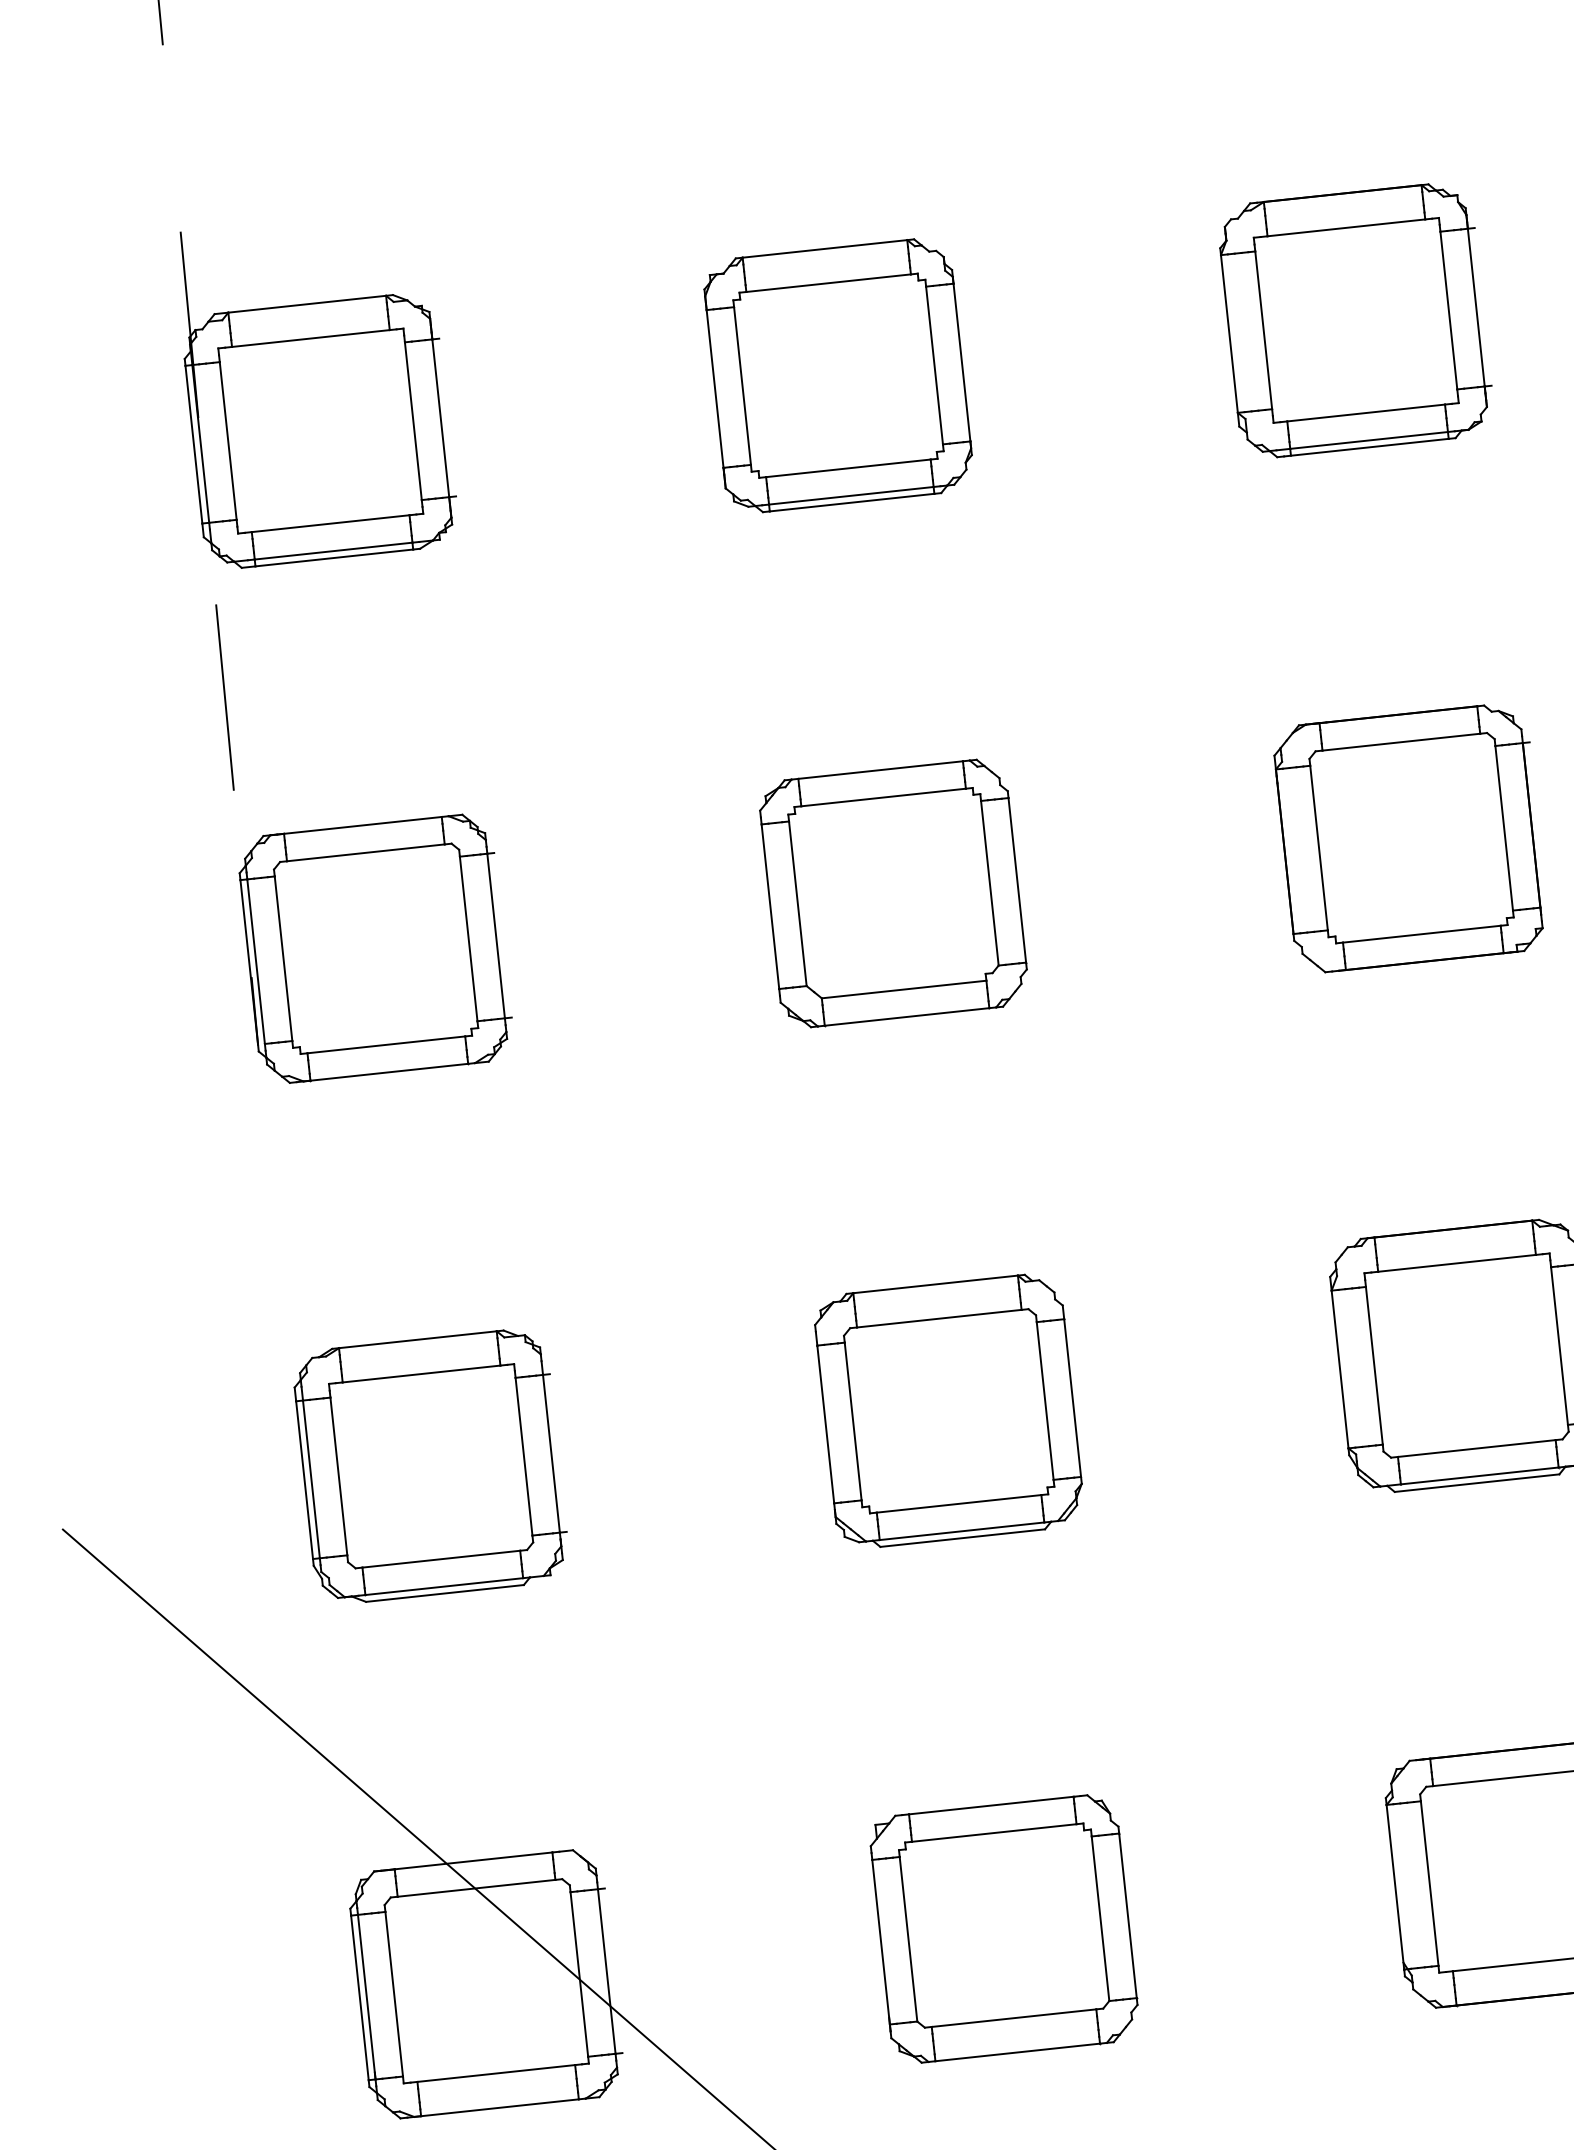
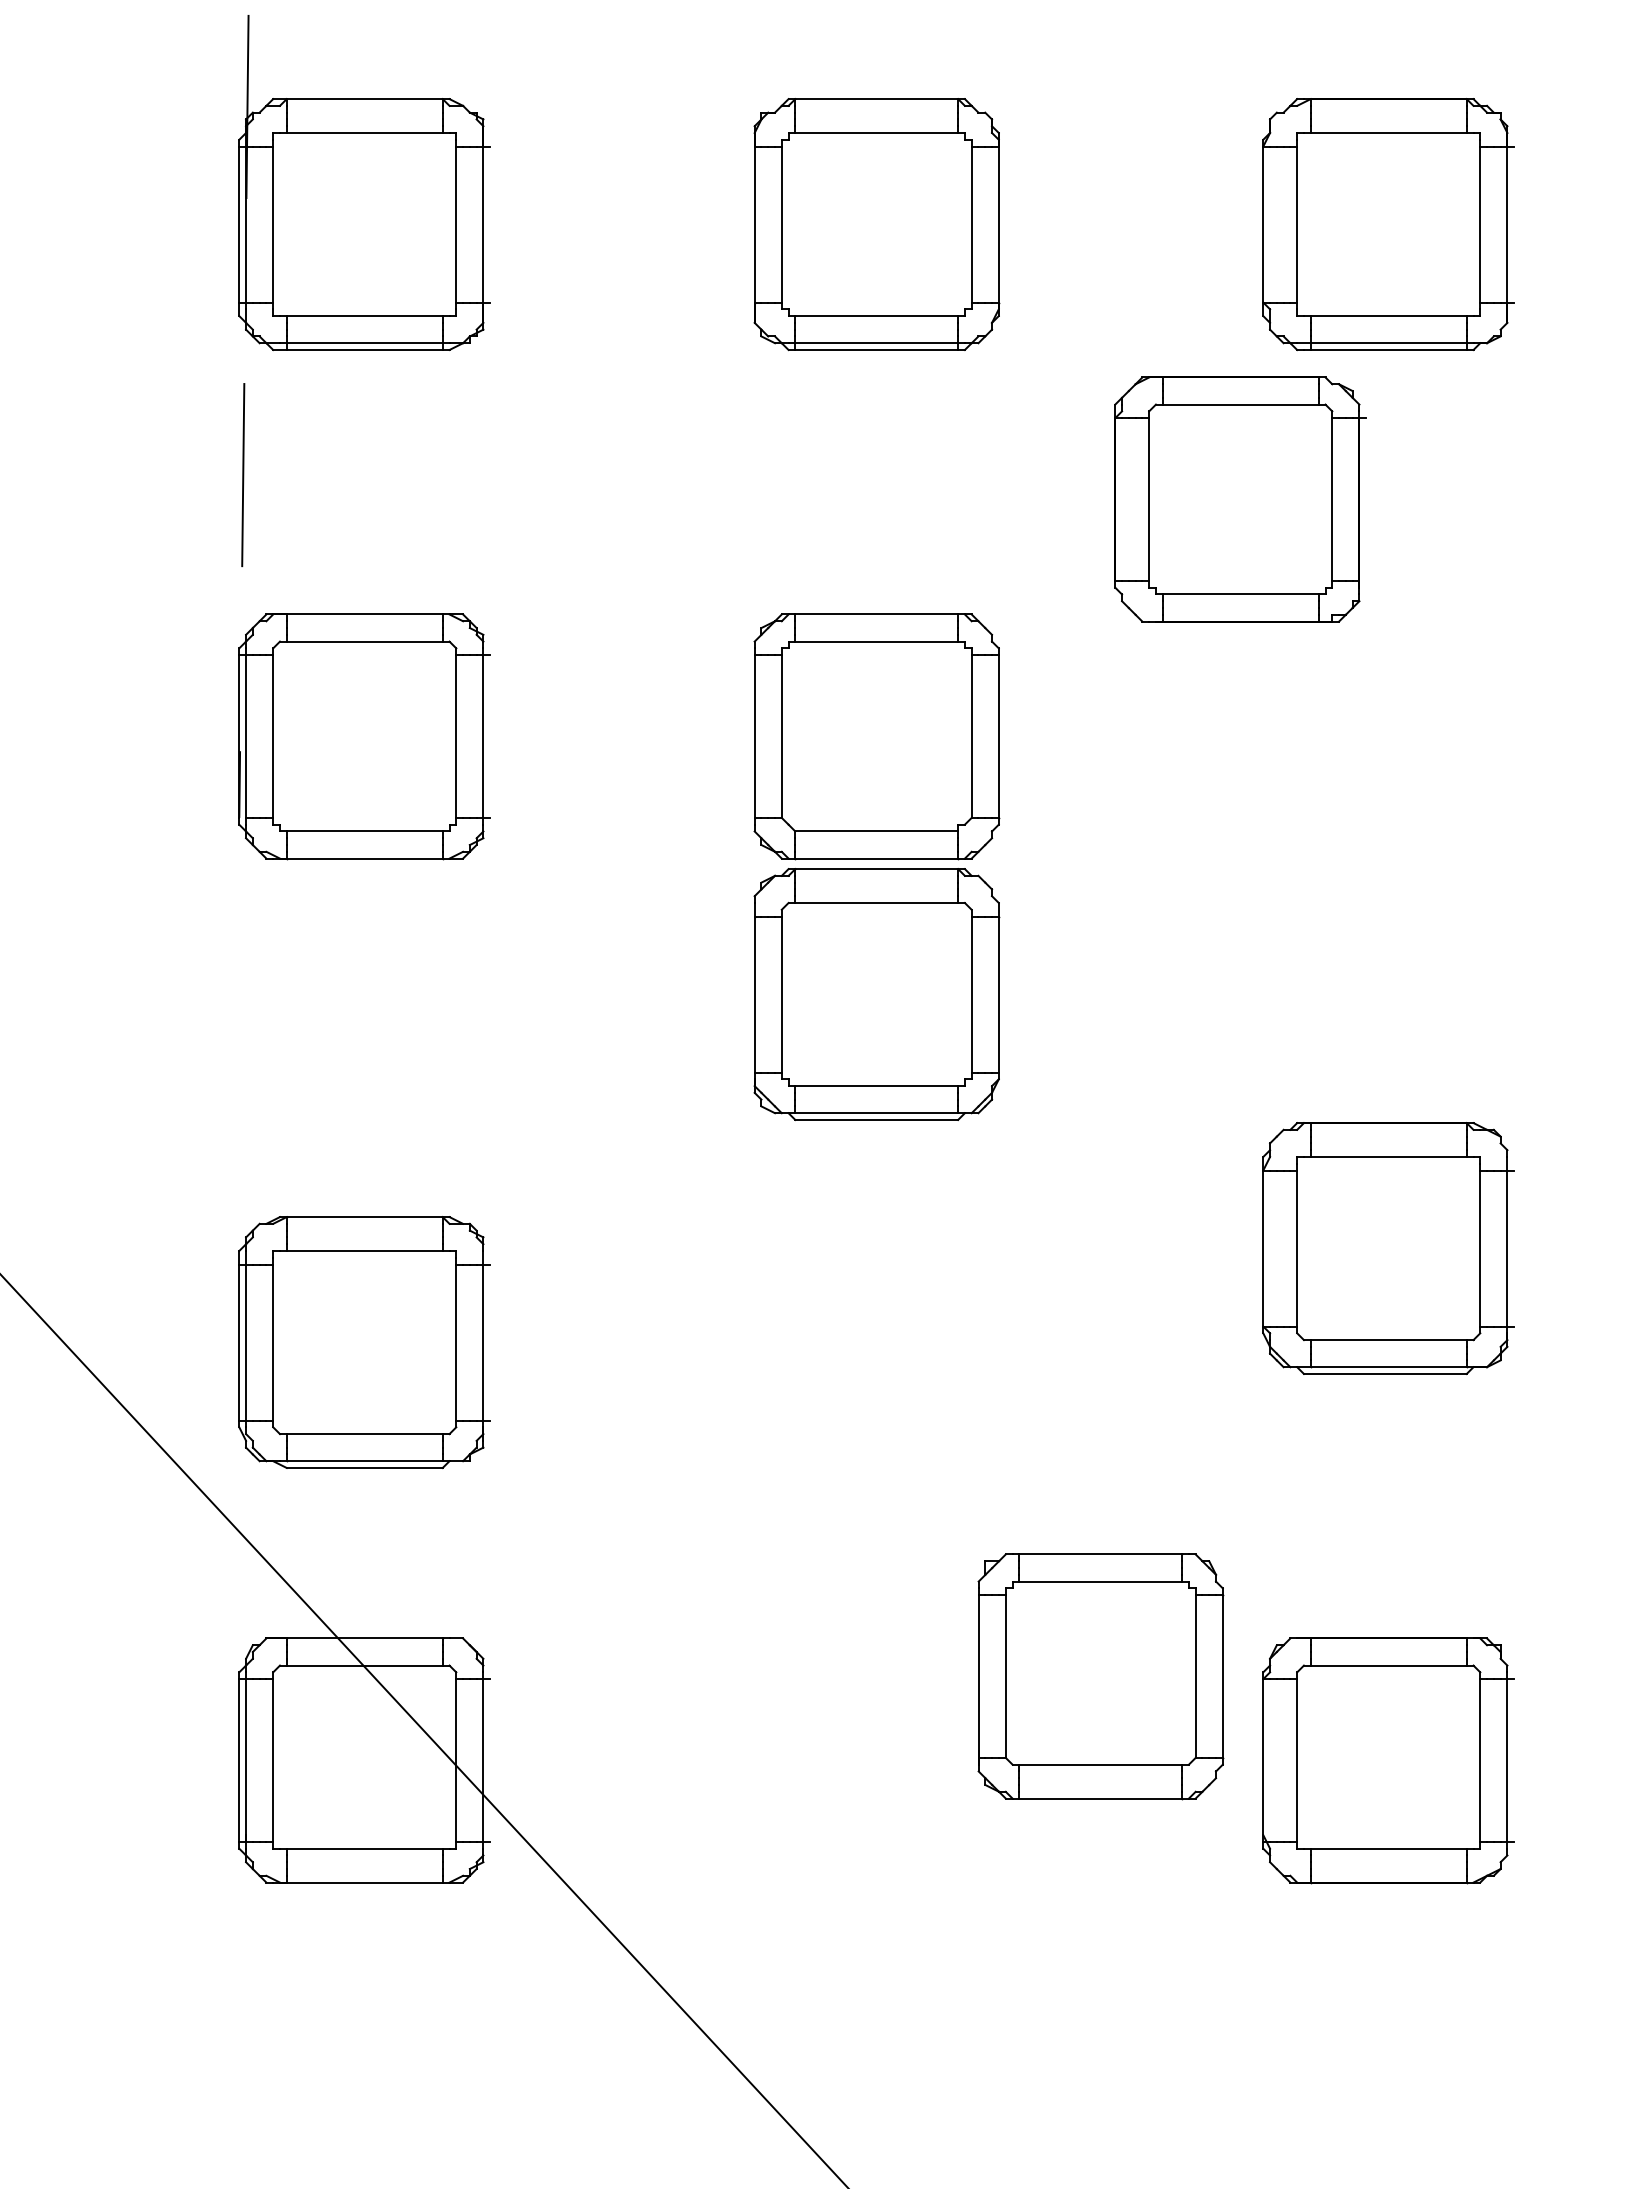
part: (1411, 838) -> (1240, 499), moved
part: (948, 1411) -> (876, 994), moved
part: (431, 1466) -> (364, 1342), moved
part: (1004, 1929) -> (1100, 1676), moved

